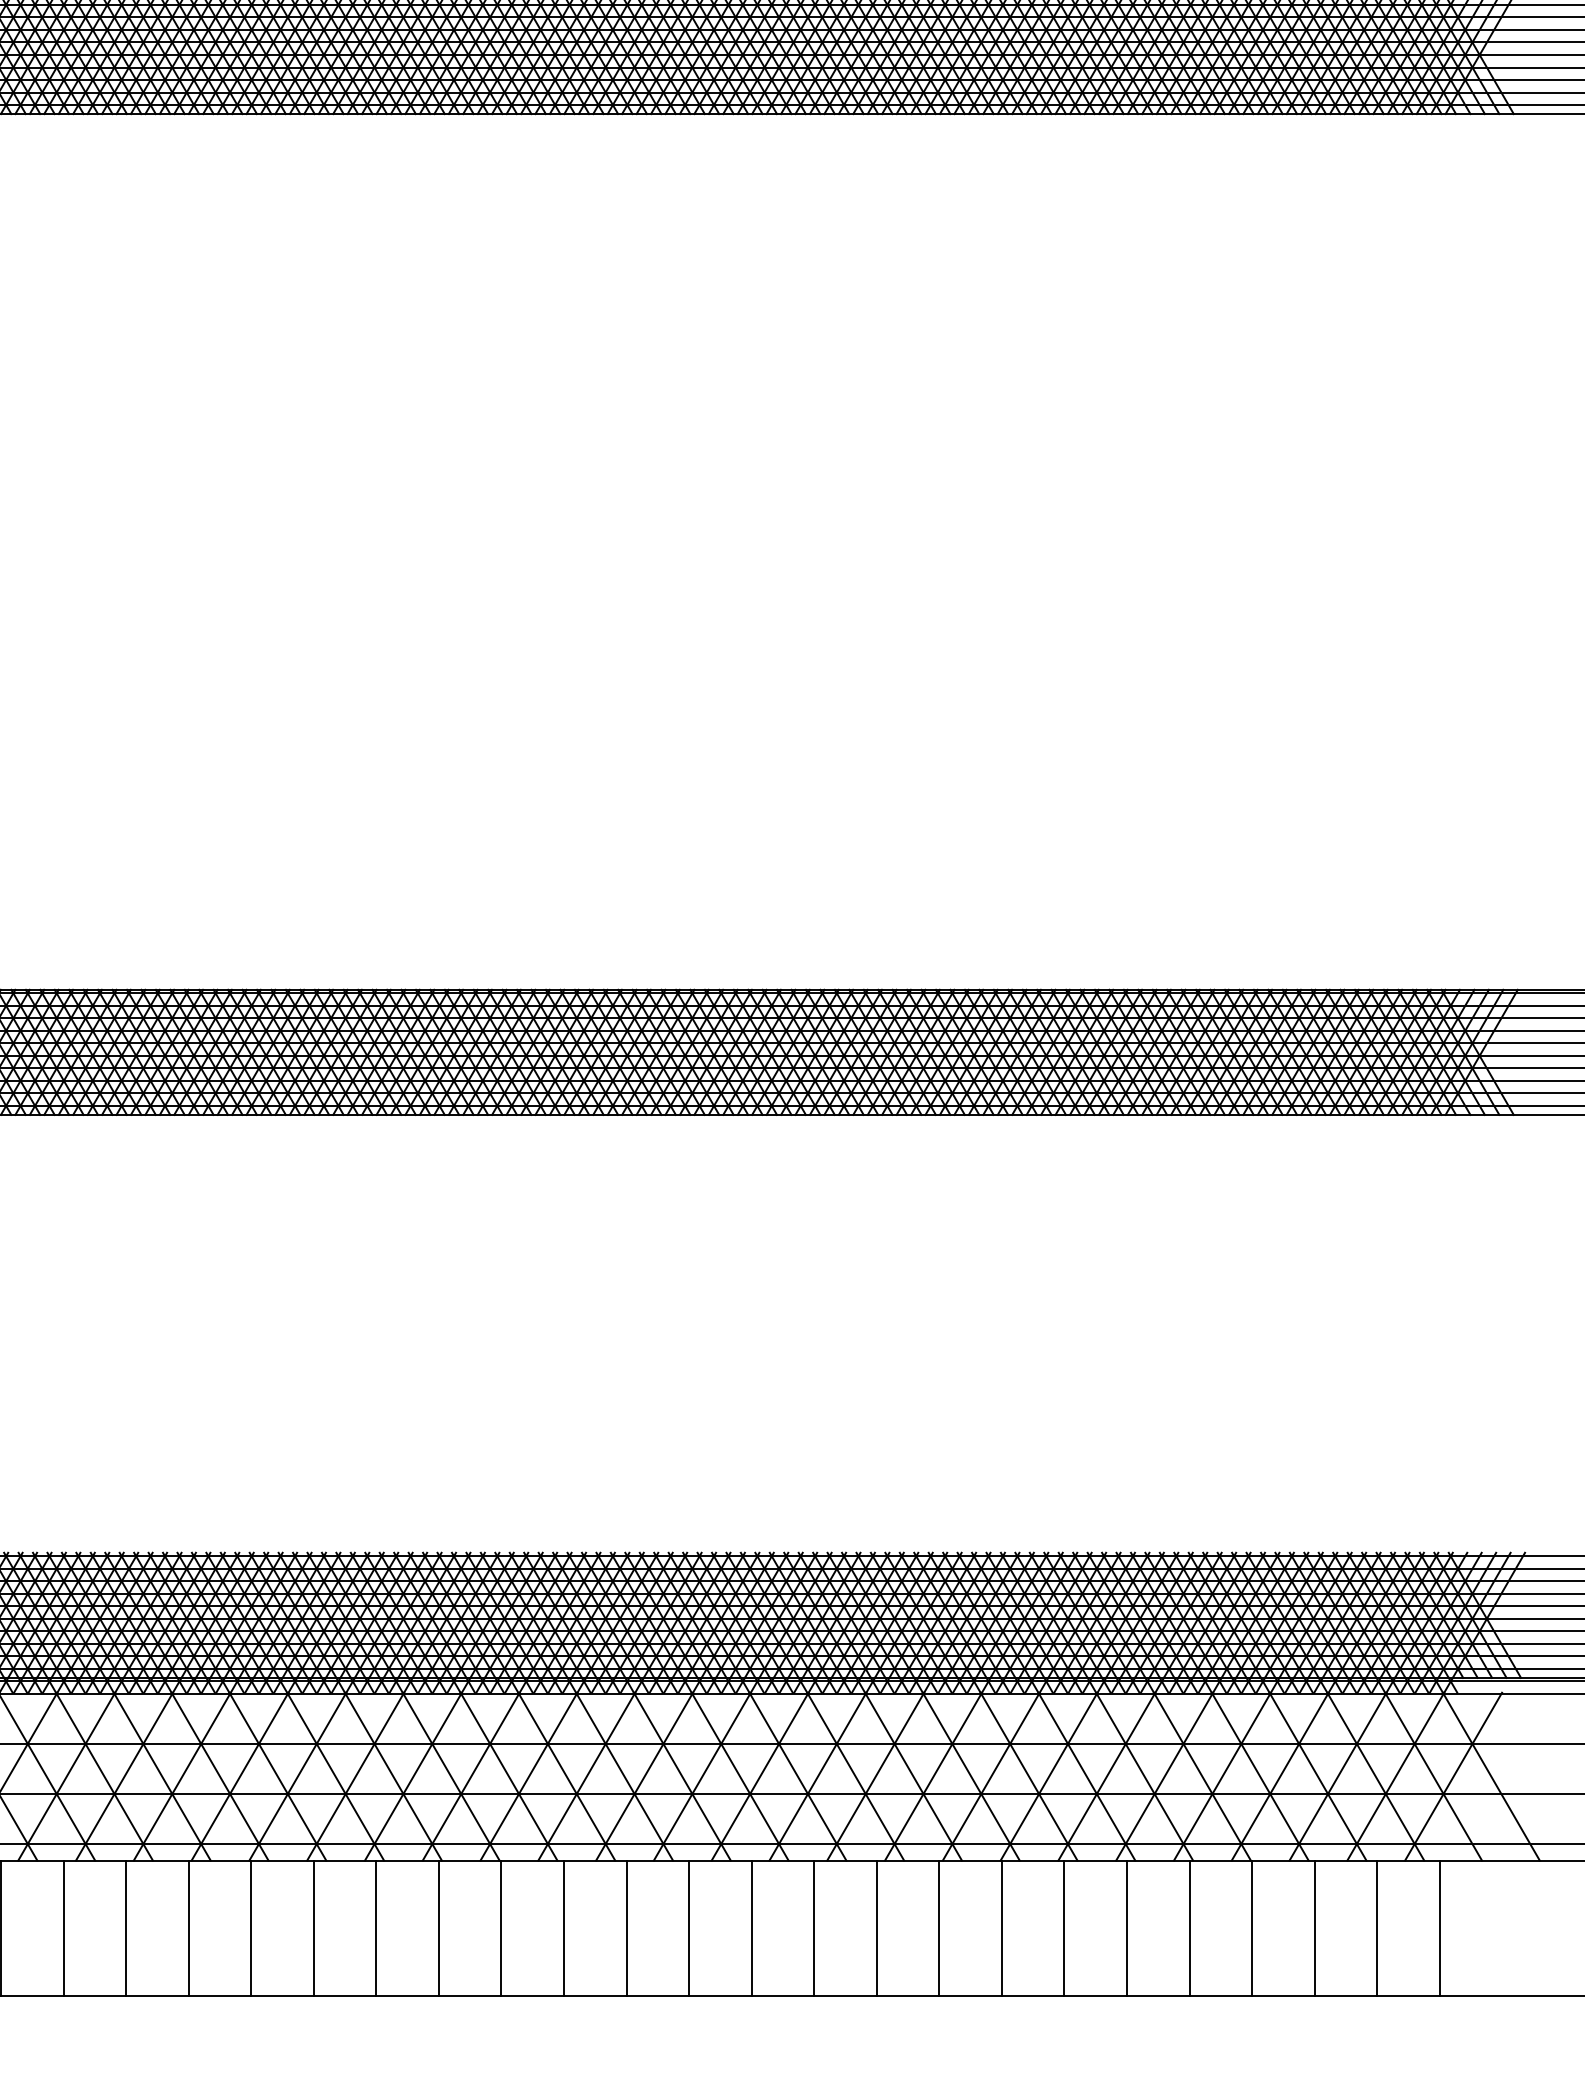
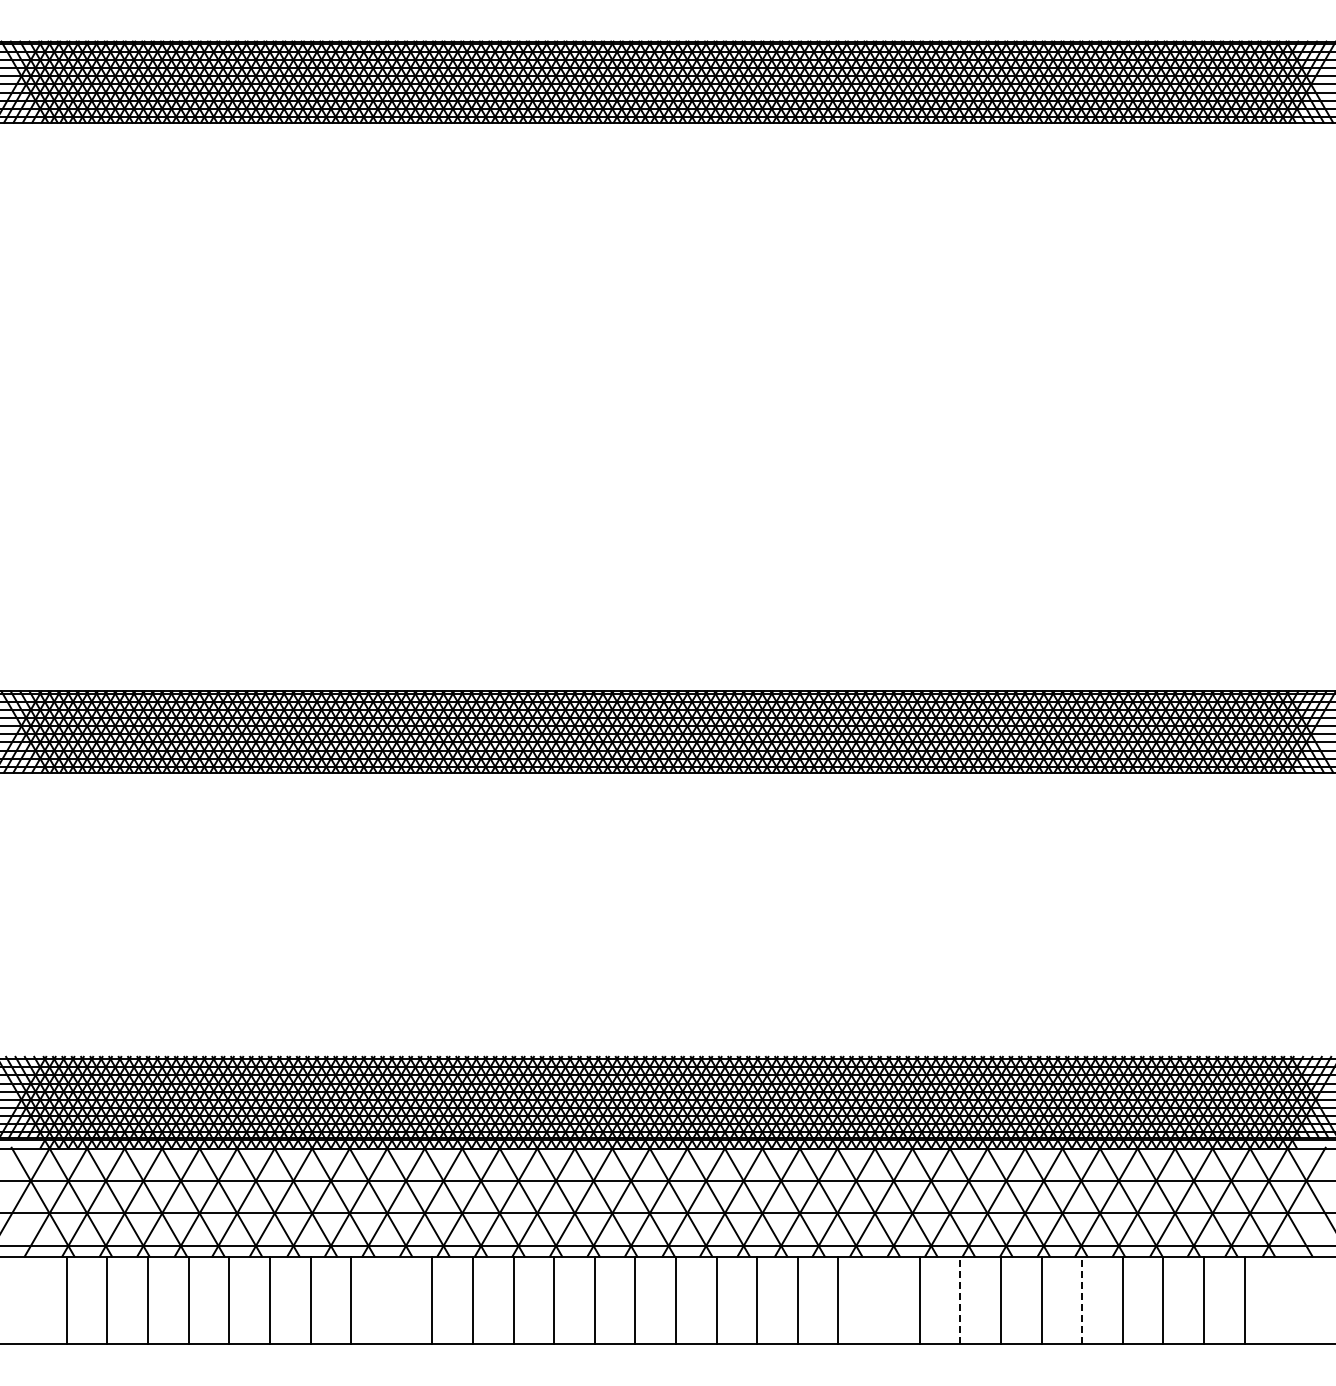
line: (63, 1928) -> (391, 1300), removed
line: (814, 1928) -> (879, 1300), removed
line: (939, 1928) -> (960, 1300), solid -> dashed
line: (1127, 1928) -> (1082, 1300), solid -> dashed
line: (1440, 1928) -> (1285, 1300), removed

